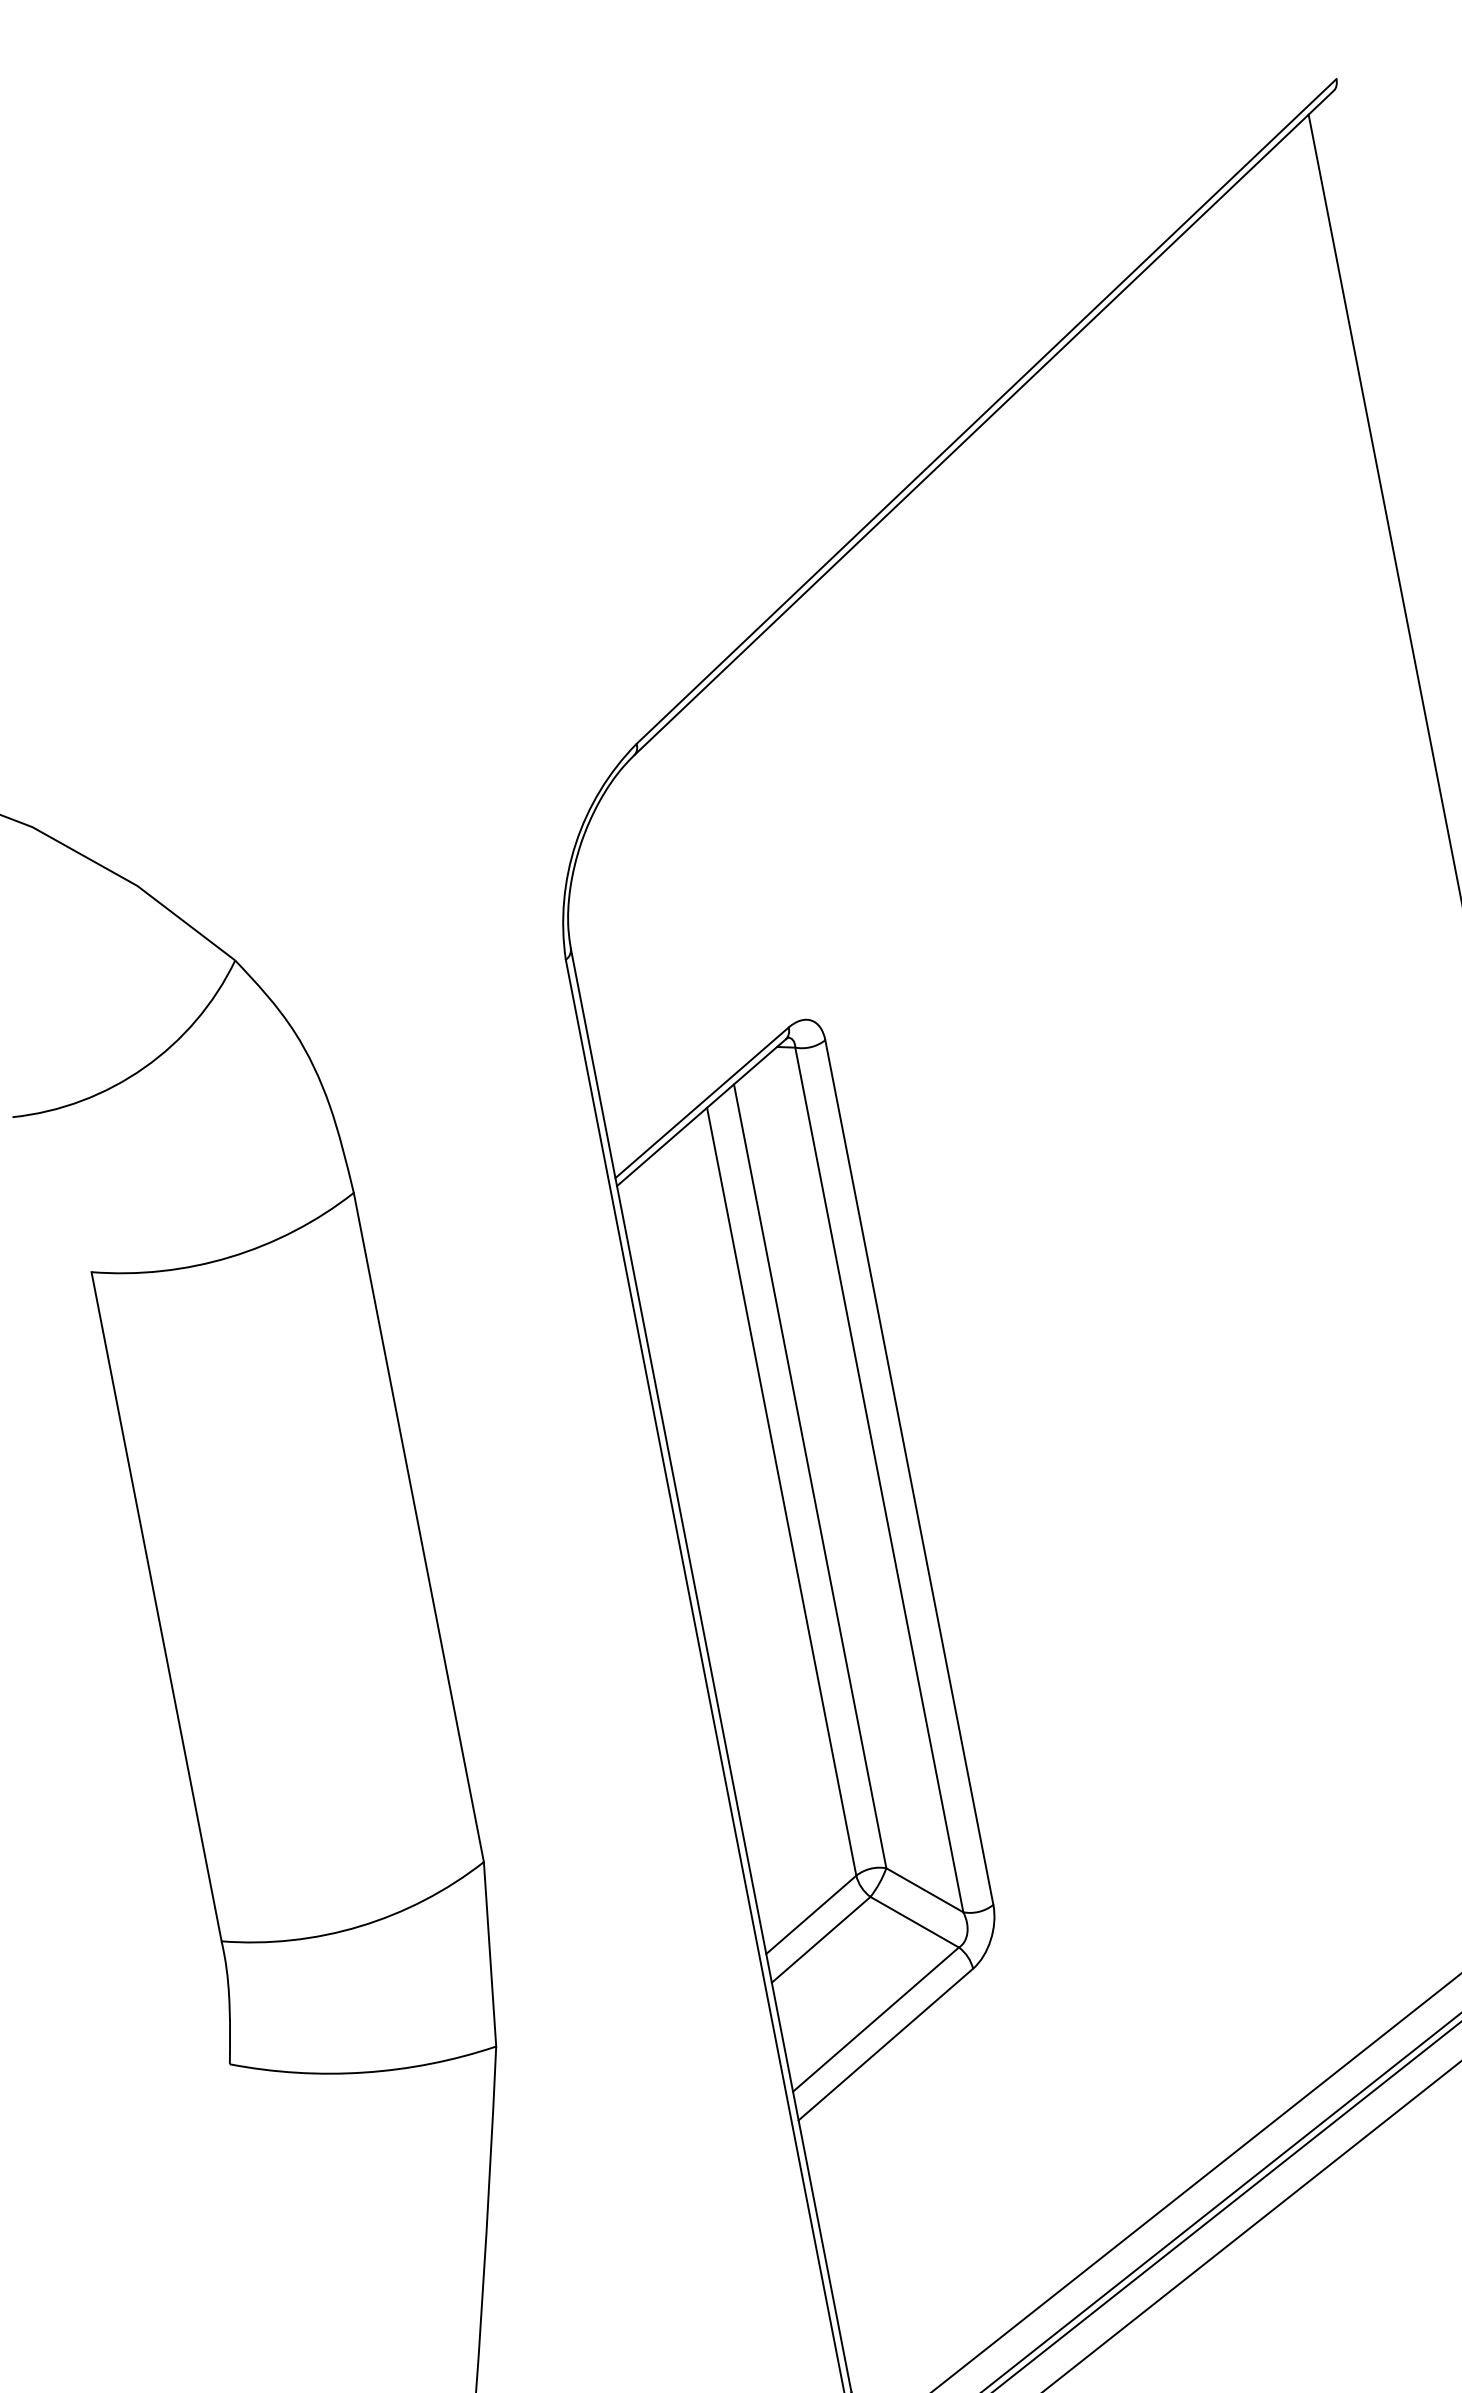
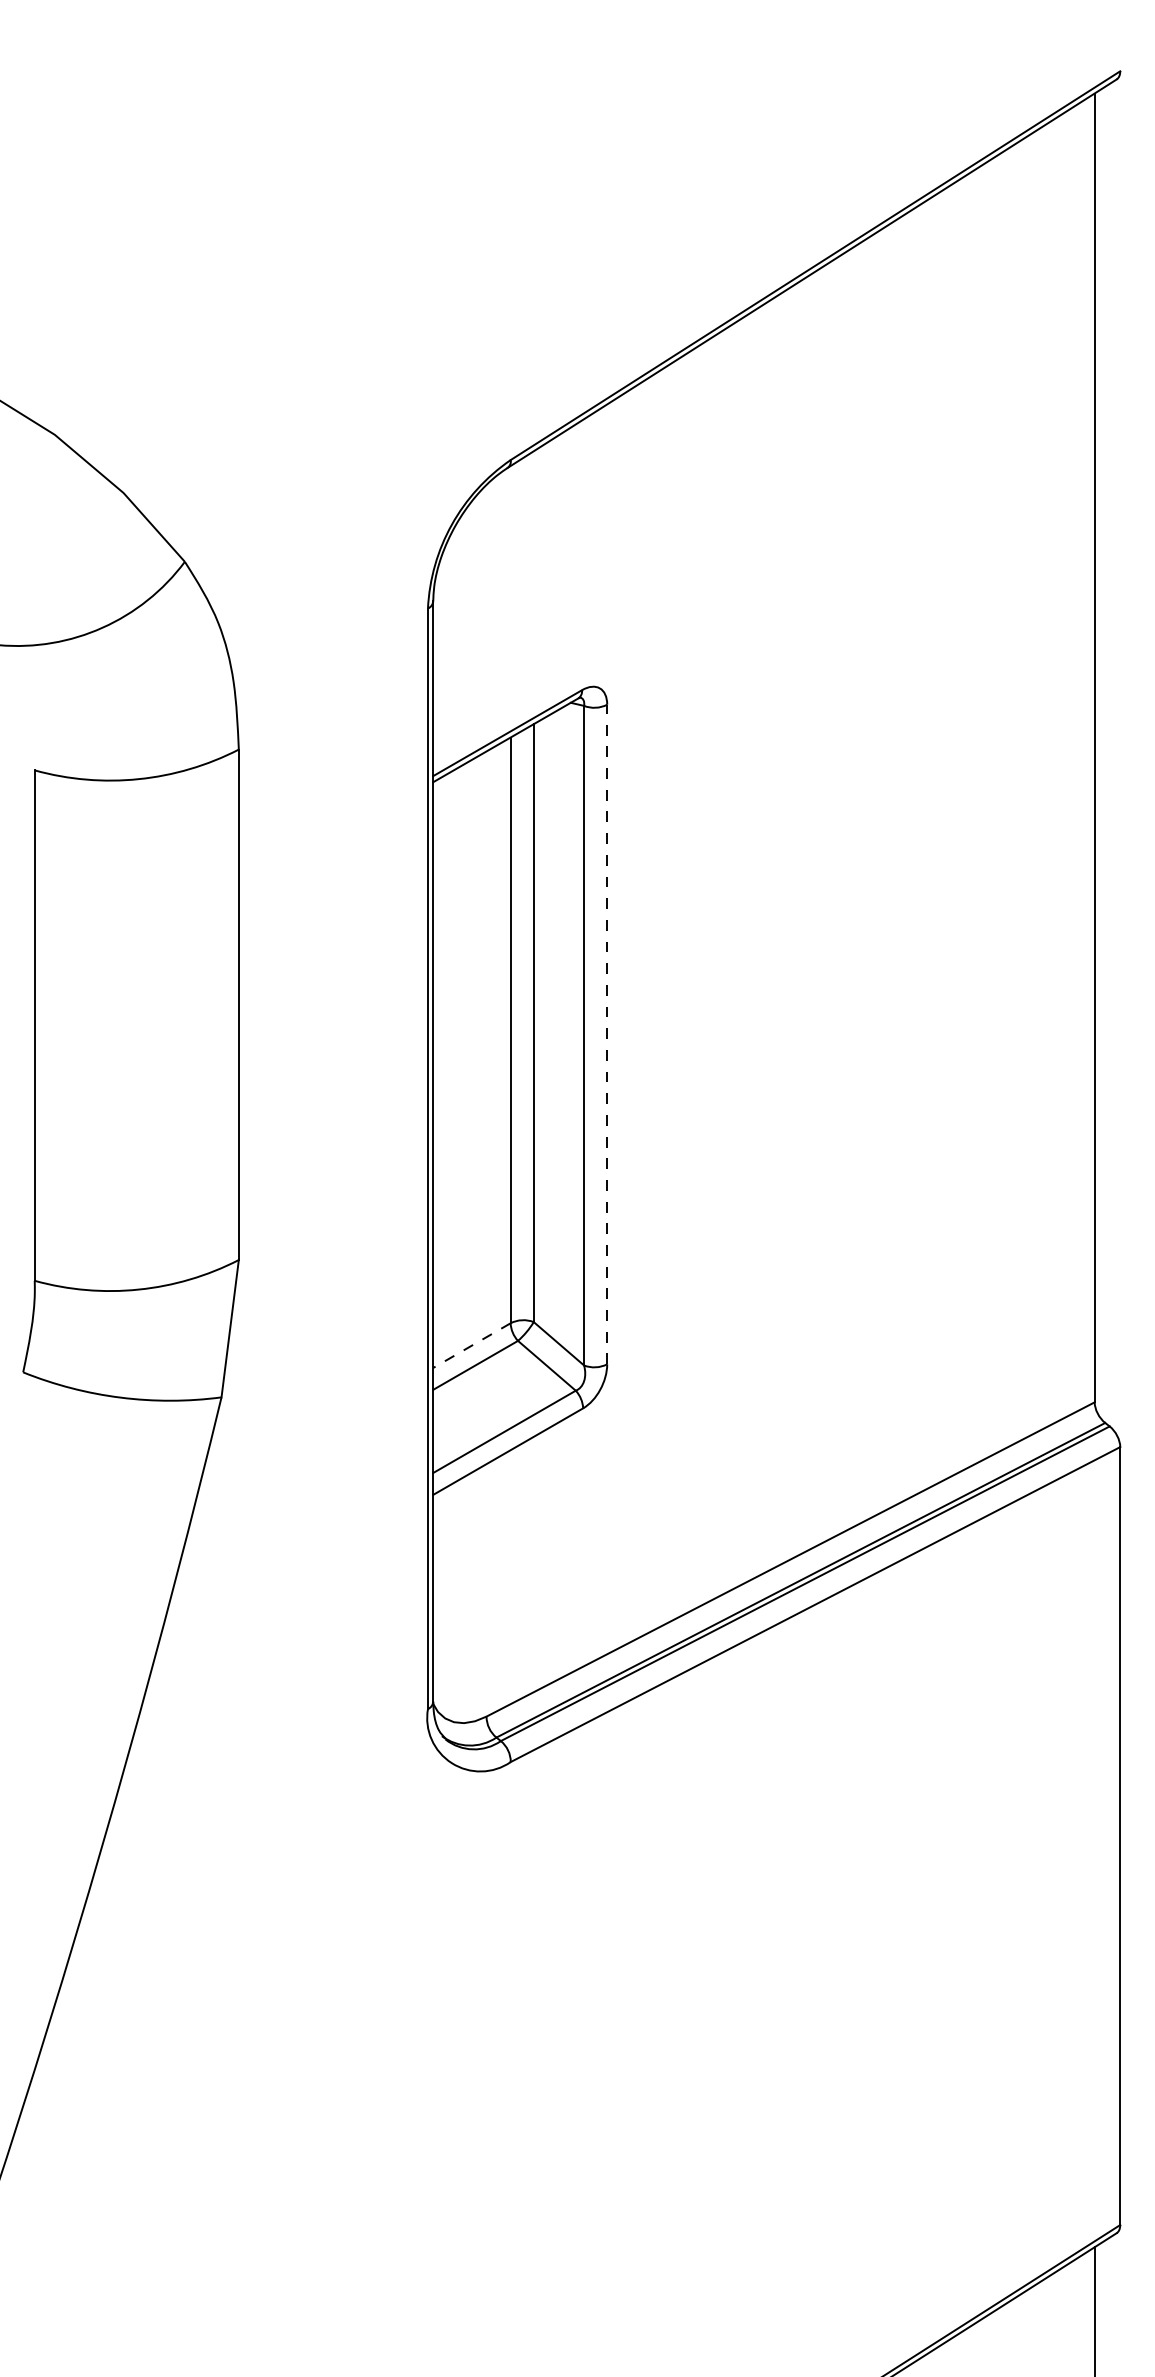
line: (909, 1472) -> (607, 1034), solid -> dashed
line: (810, 1914) -> (471, 1345), solid -> dashed

